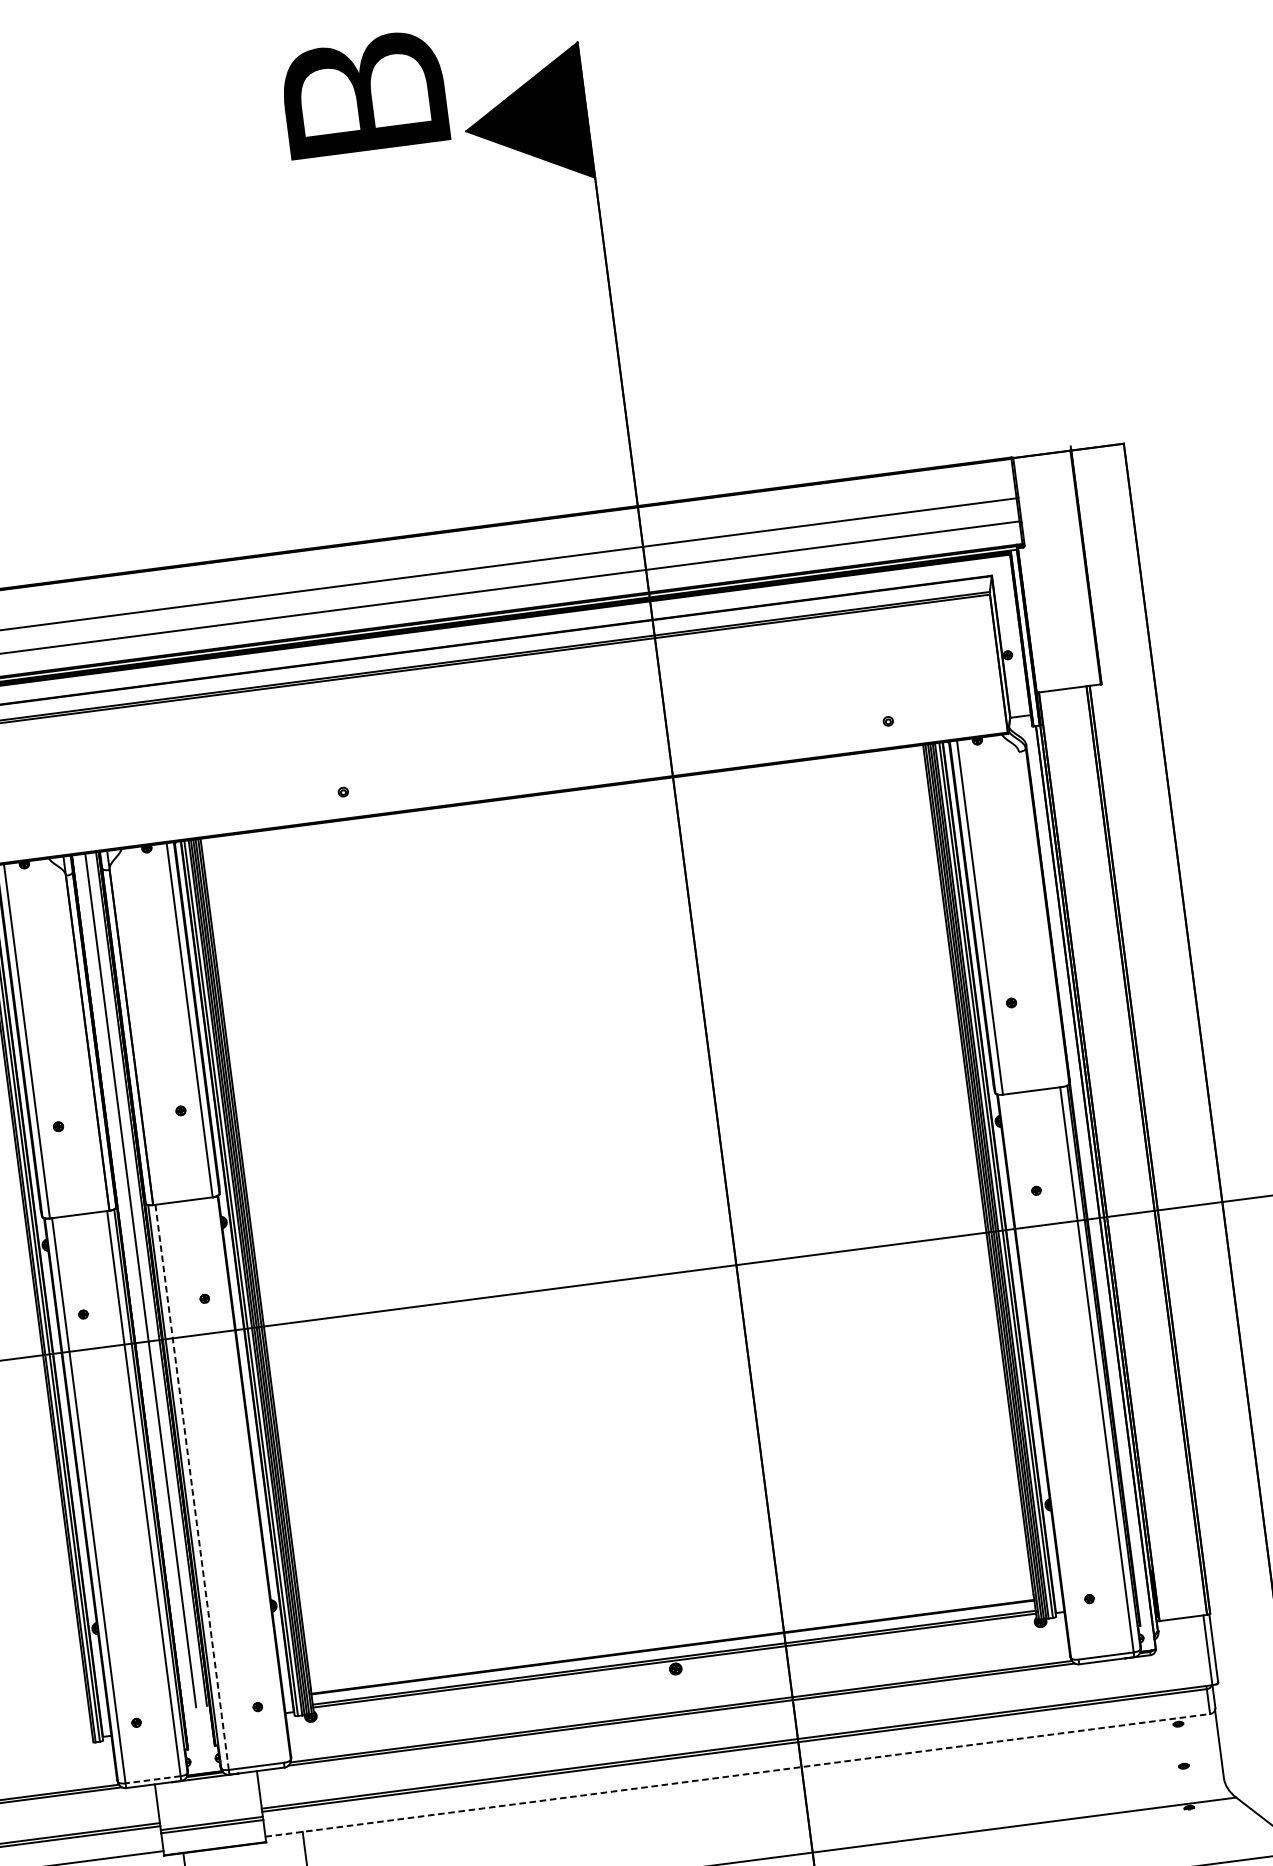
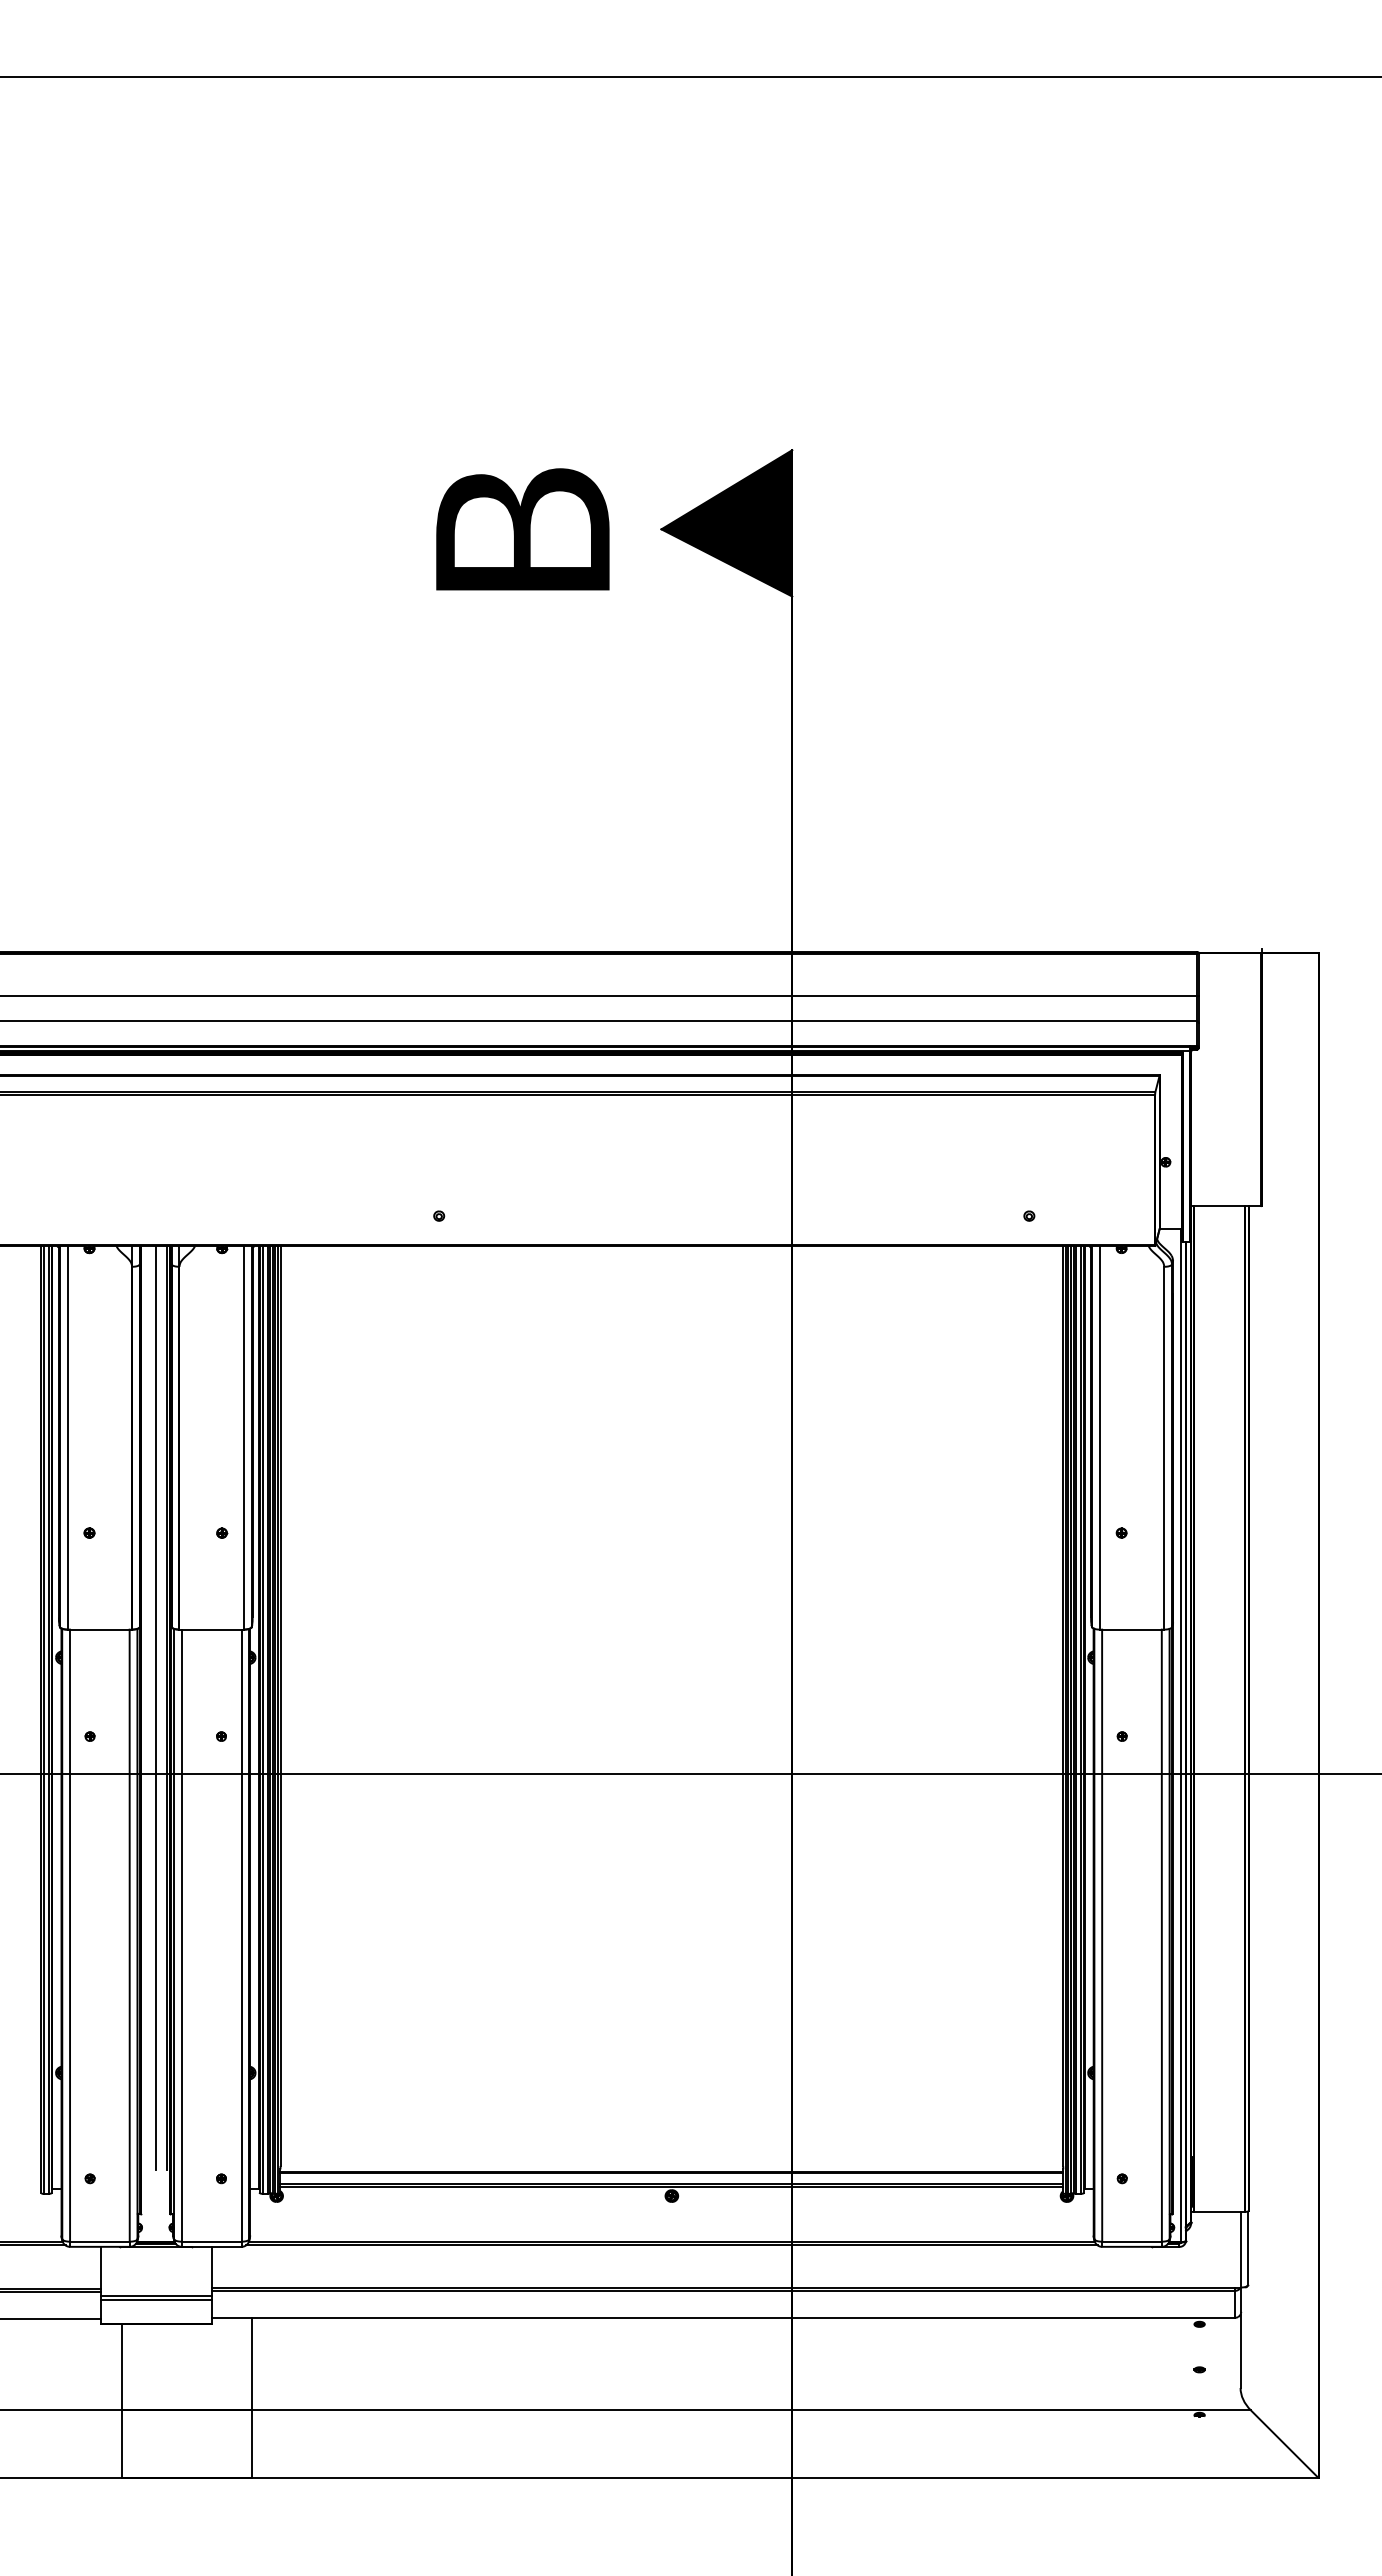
text: (363, 94) -> (522, 529), moved
line: (1040, 918) -> (1164, 1447), added
line: (1091, 1182) -> (1181, 1735), added
line: (1042, 1376) -> (1102, 1935), added
line: (247, 1480) -> (241, 1935), added
line: (191, 1488) -> (181, 1936), dashed -> solid
line: (738, 1774) -> (723, 2317), dashed -> solid
line: (152, 1779) -> (99, 2241), dashed -> solid

